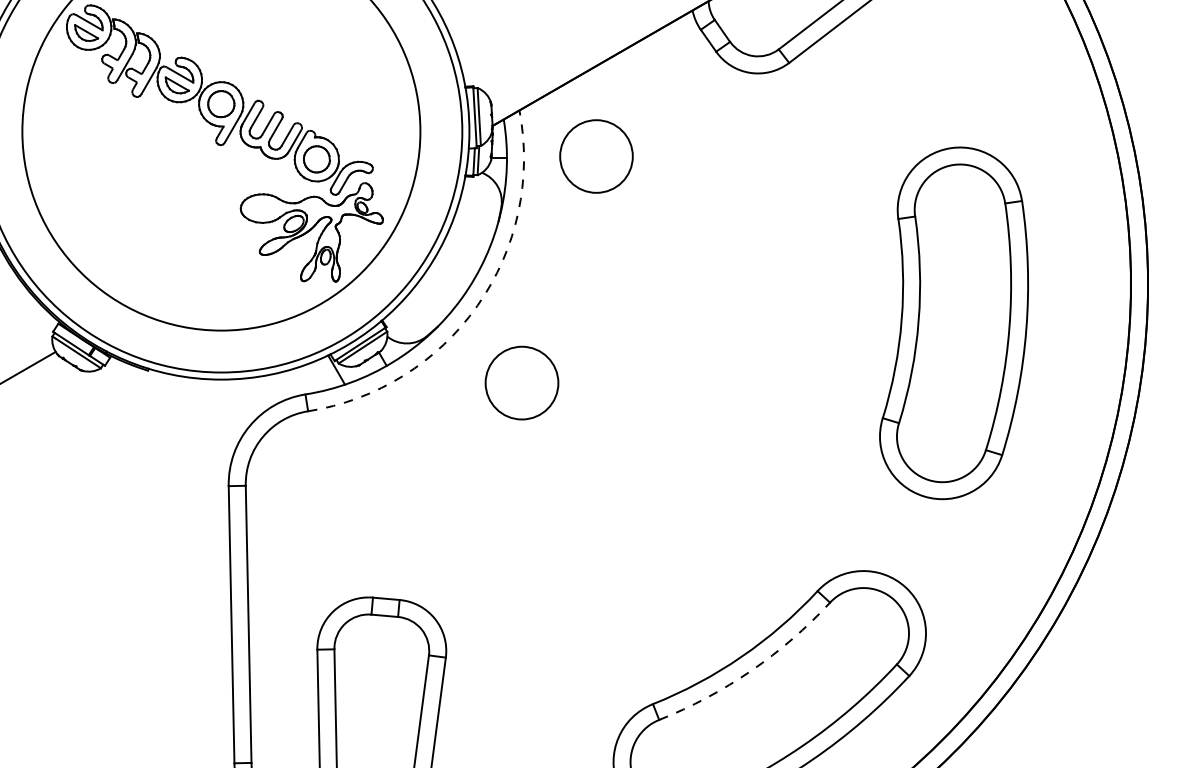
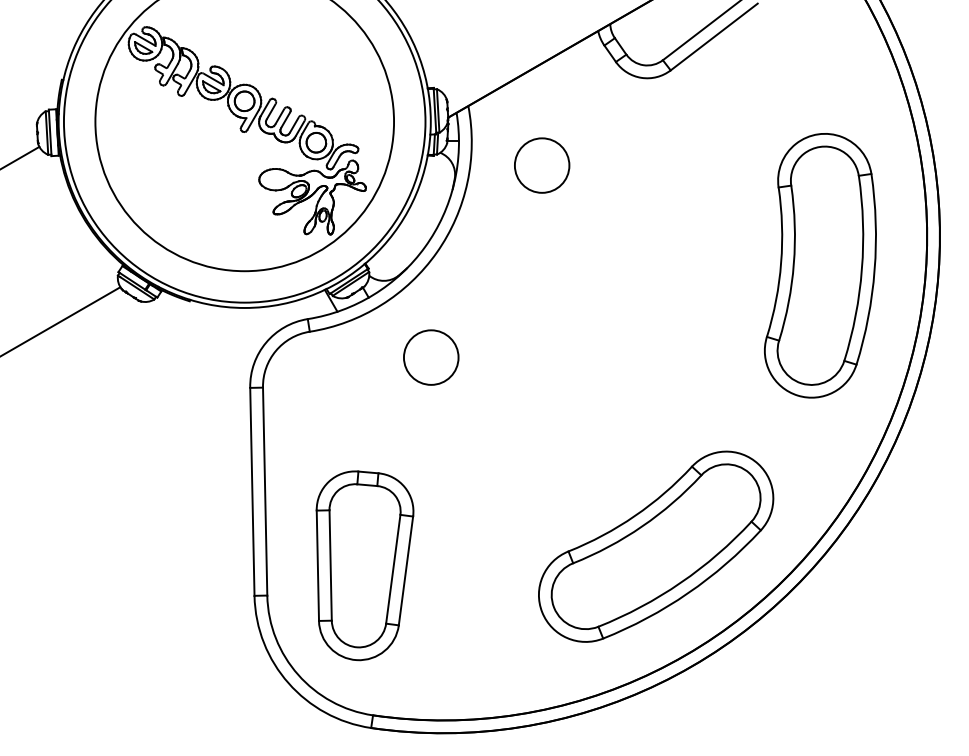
circle: (596, 156) -> (542, 165), moved
arc: (477, 305) -> (436, 252), dashed -> solid
part: (954, 322) -> (820, 265), moved
circle: (522, 382) -> (431, 357), moved
arc: (751, 670) -> (642, 526), dashed -> solid

